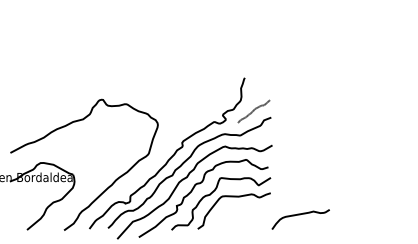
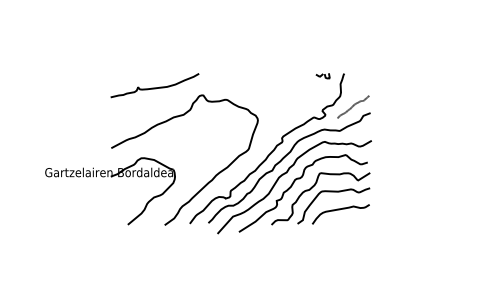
part: (222, 80) -> (322, 76), added
curve: (53, 91) -> (154, 87), added
part: (300, 219) -> (340, 214), moved

